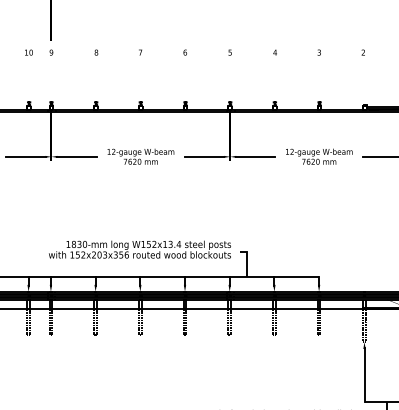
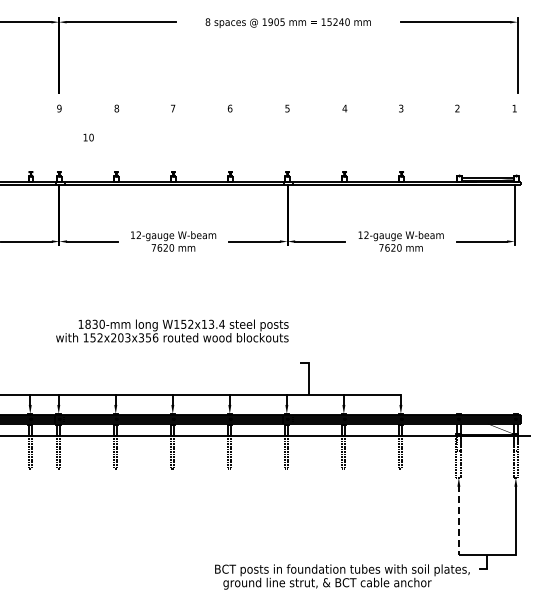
text: (28, 52) -> (88, 137), moved
text: (140, 249) -> (172, 330), moved
line: (364, 374) -> (458, 519), solid -> dashed

